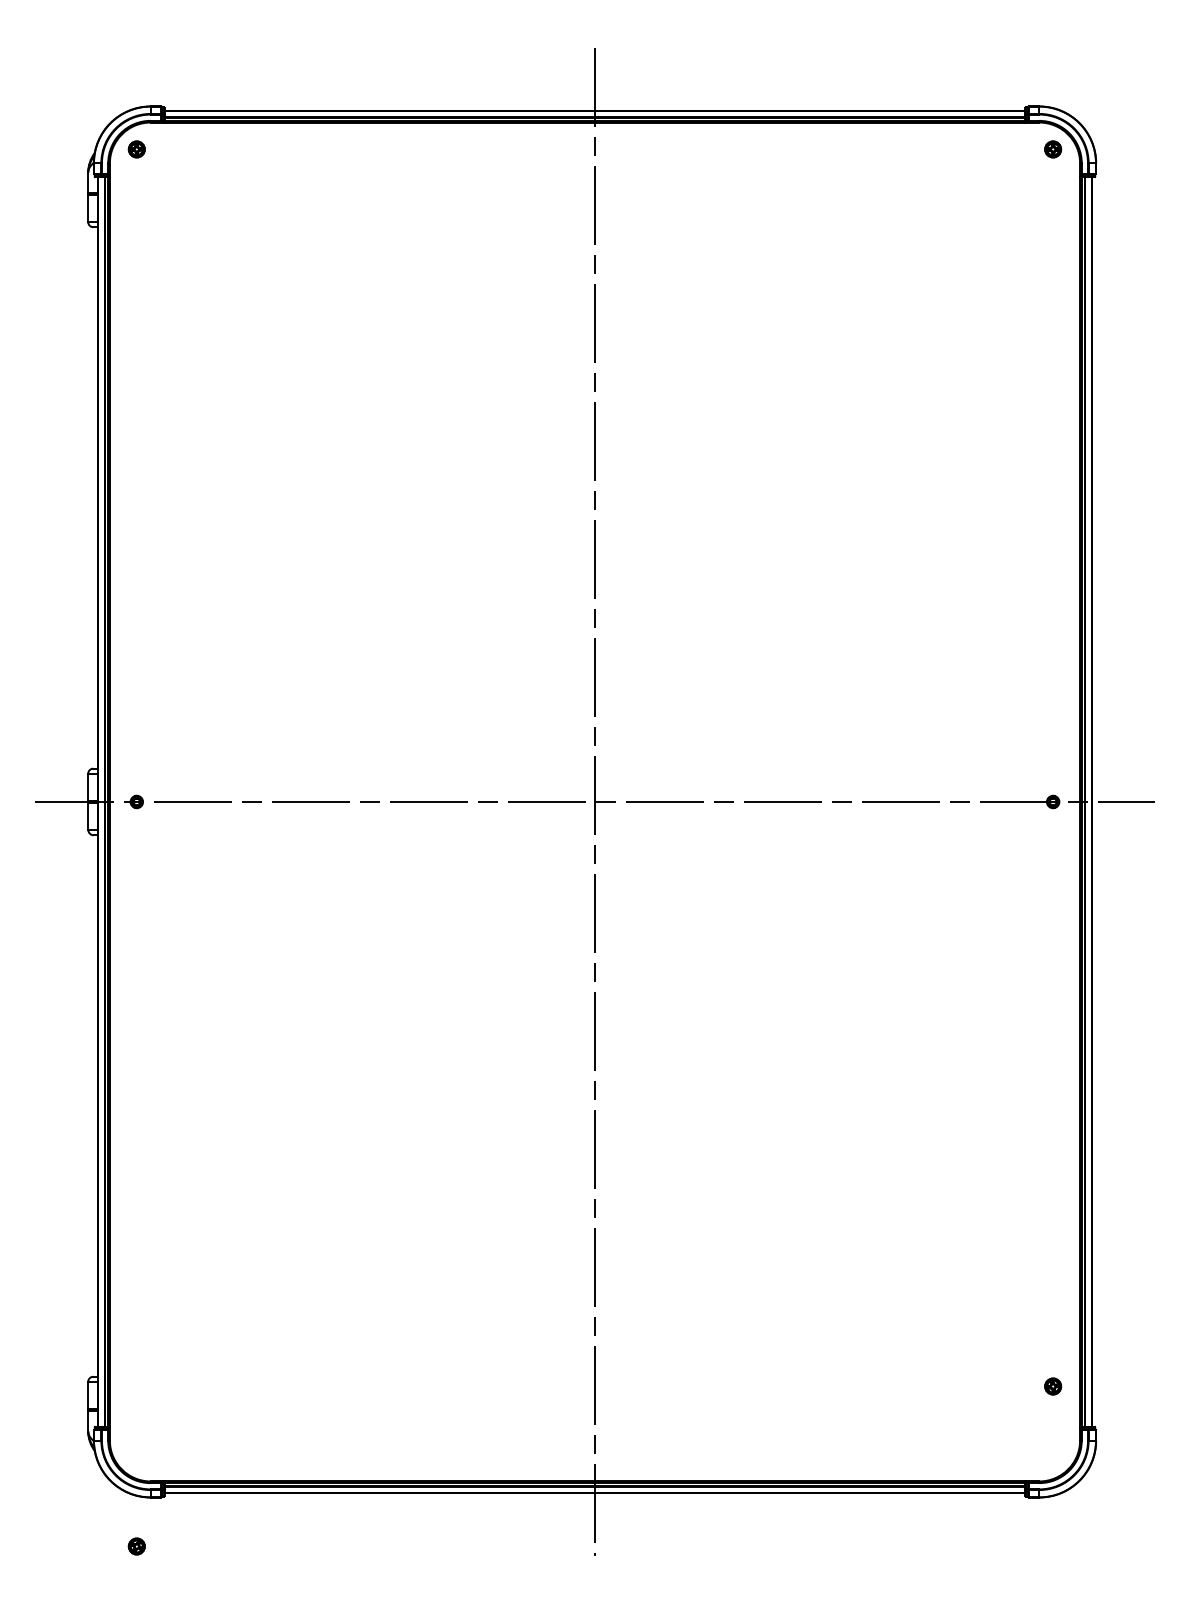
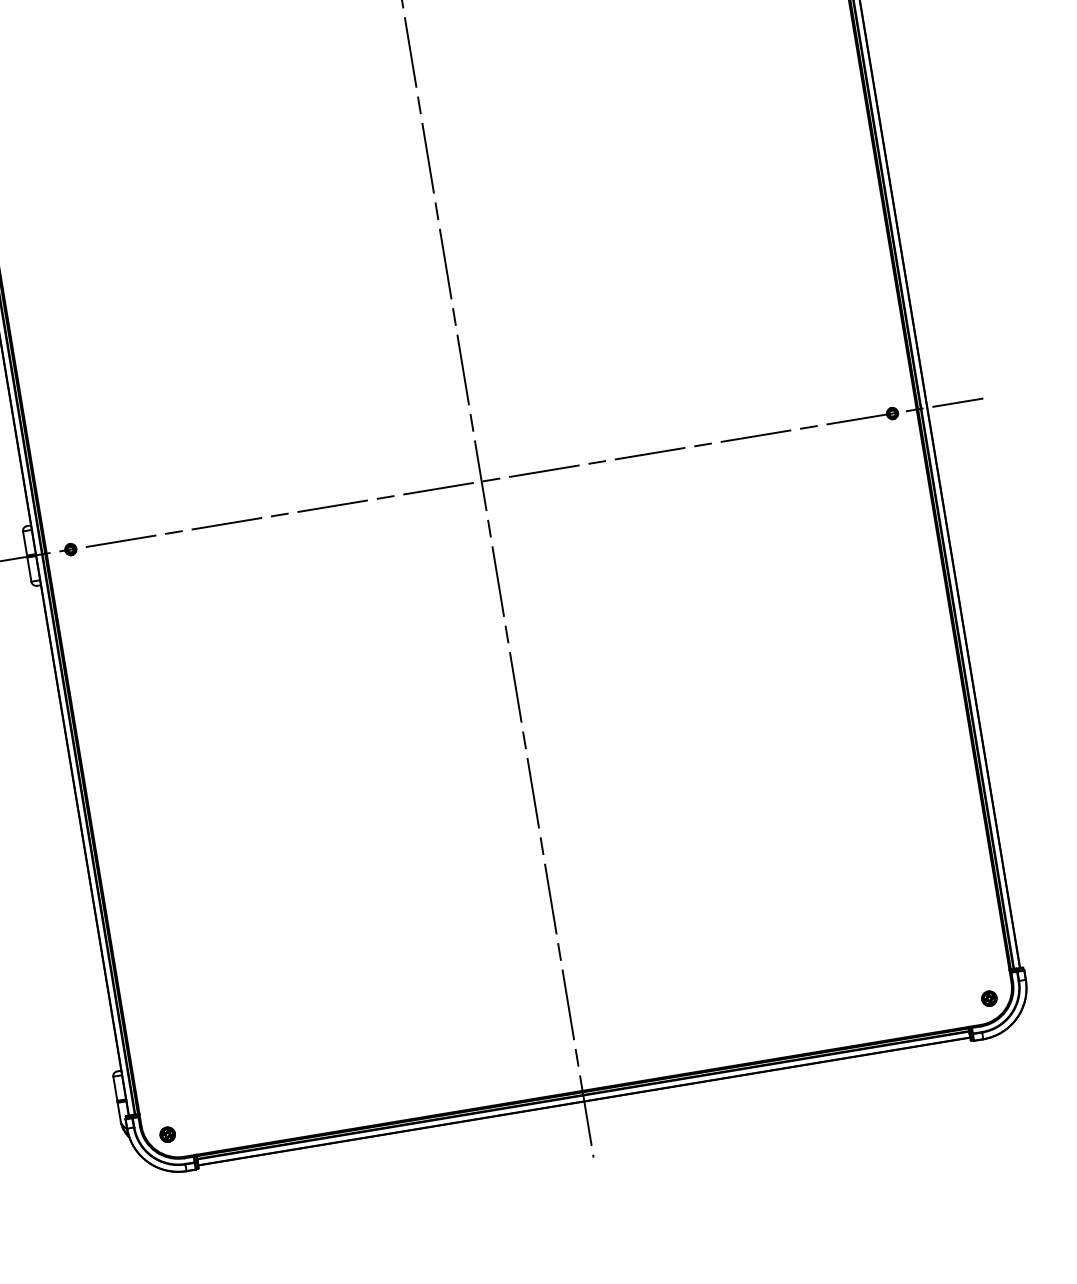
part: (1053, 1386) -> (989, 998), moved
part: (136, 1546) -> (167, 1134), moved

